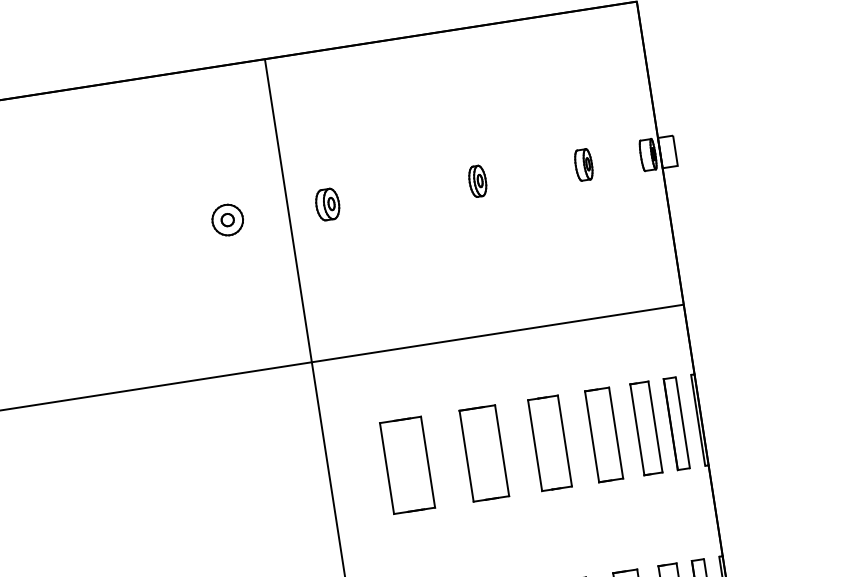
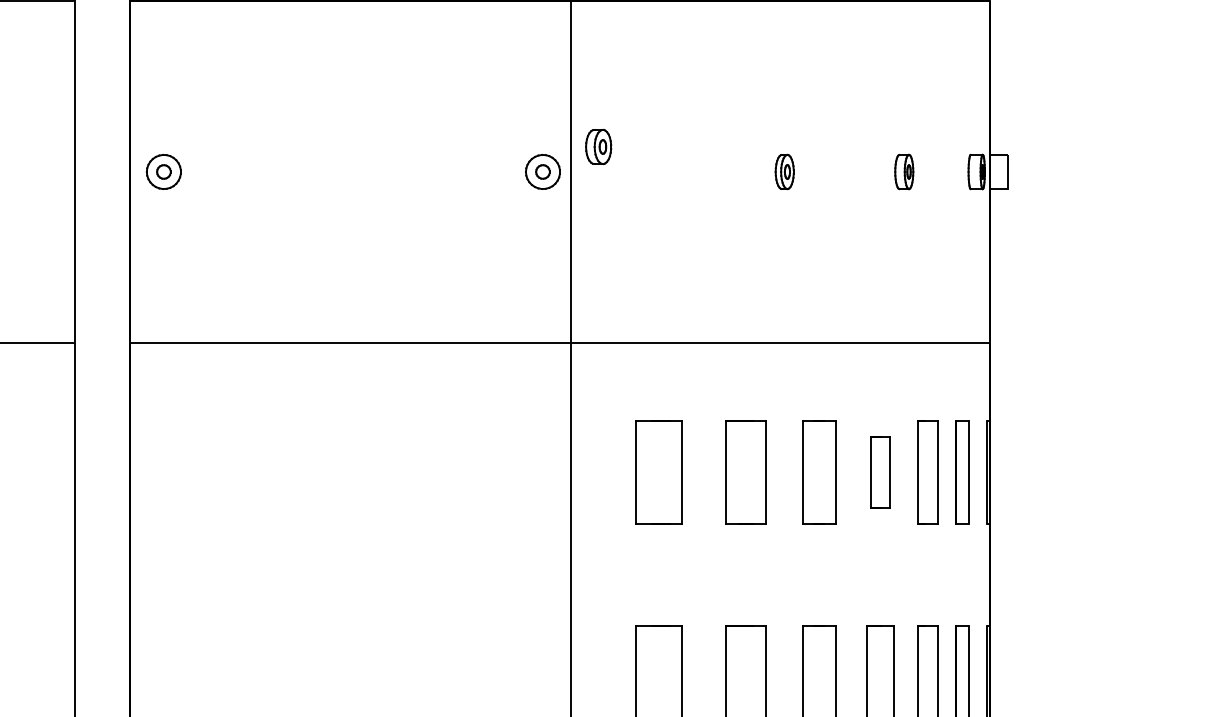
part: (327, 204) -> (598, 146), moved
part: (227, 219) -> (542, 171), moved
part: (604, 434) -> (880, 472), size x0.7

